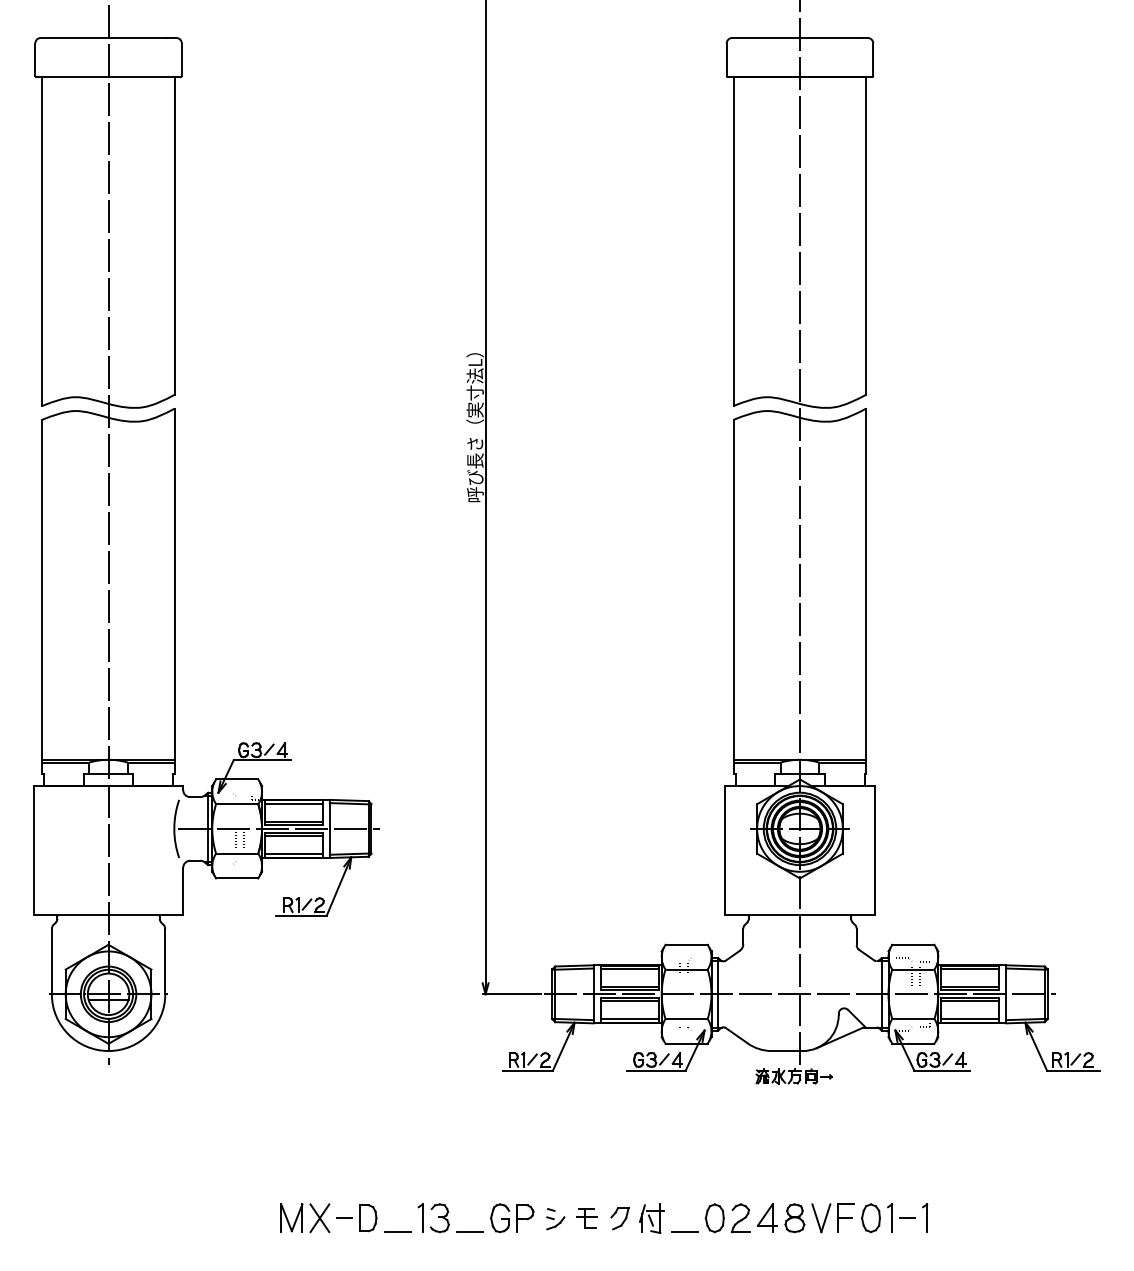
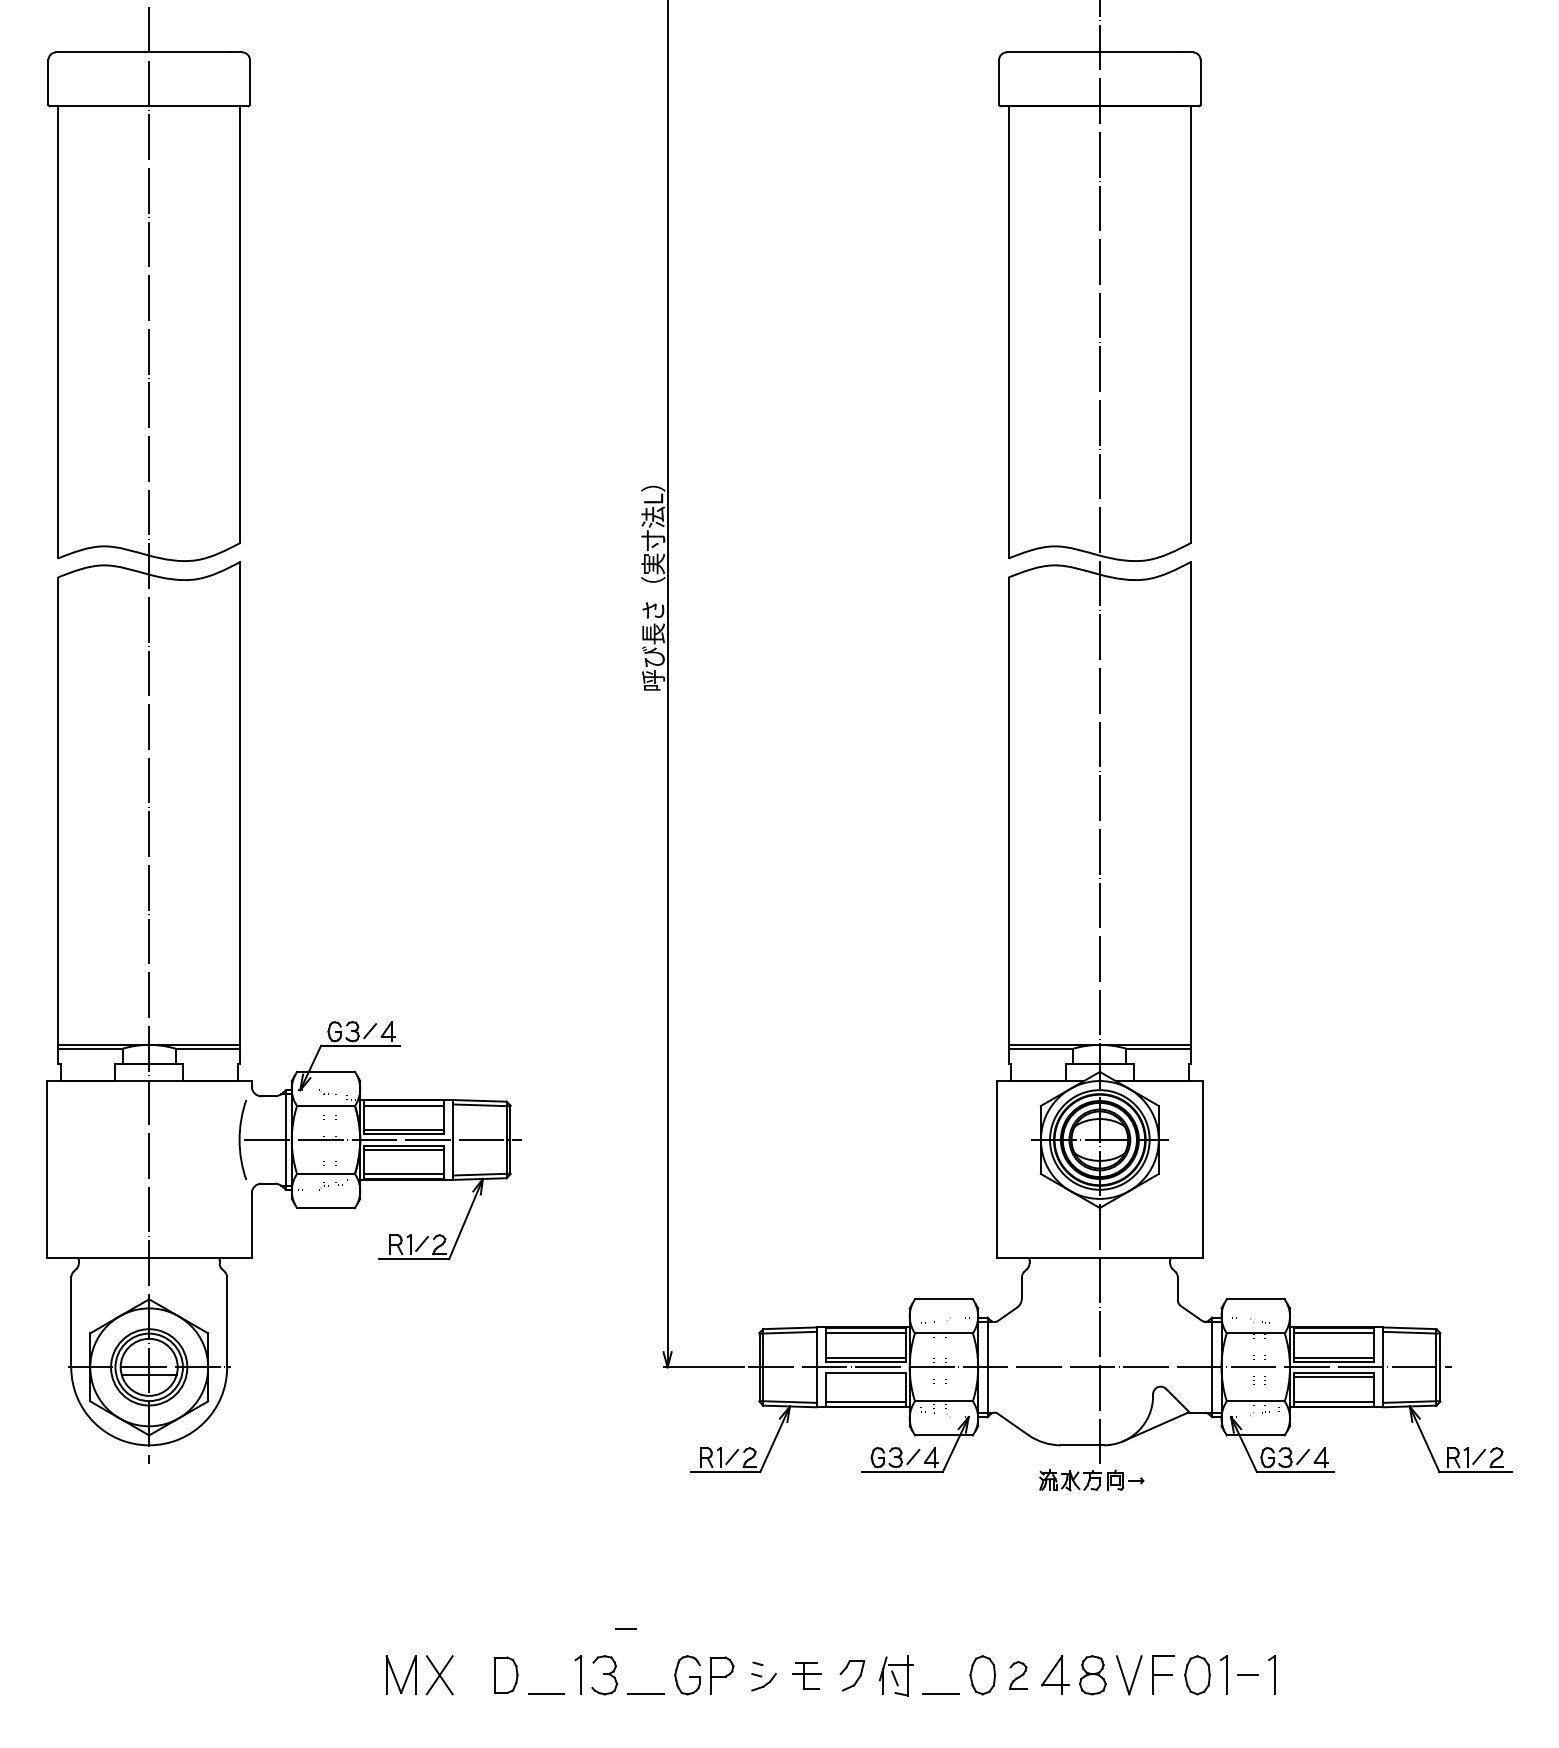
line: (629, 1001) -> (865, 1377), removed
line: (344, 1217) -> (625, 1628), moved
part: (740, 1218) -> (1018, 1675), size x0.7

